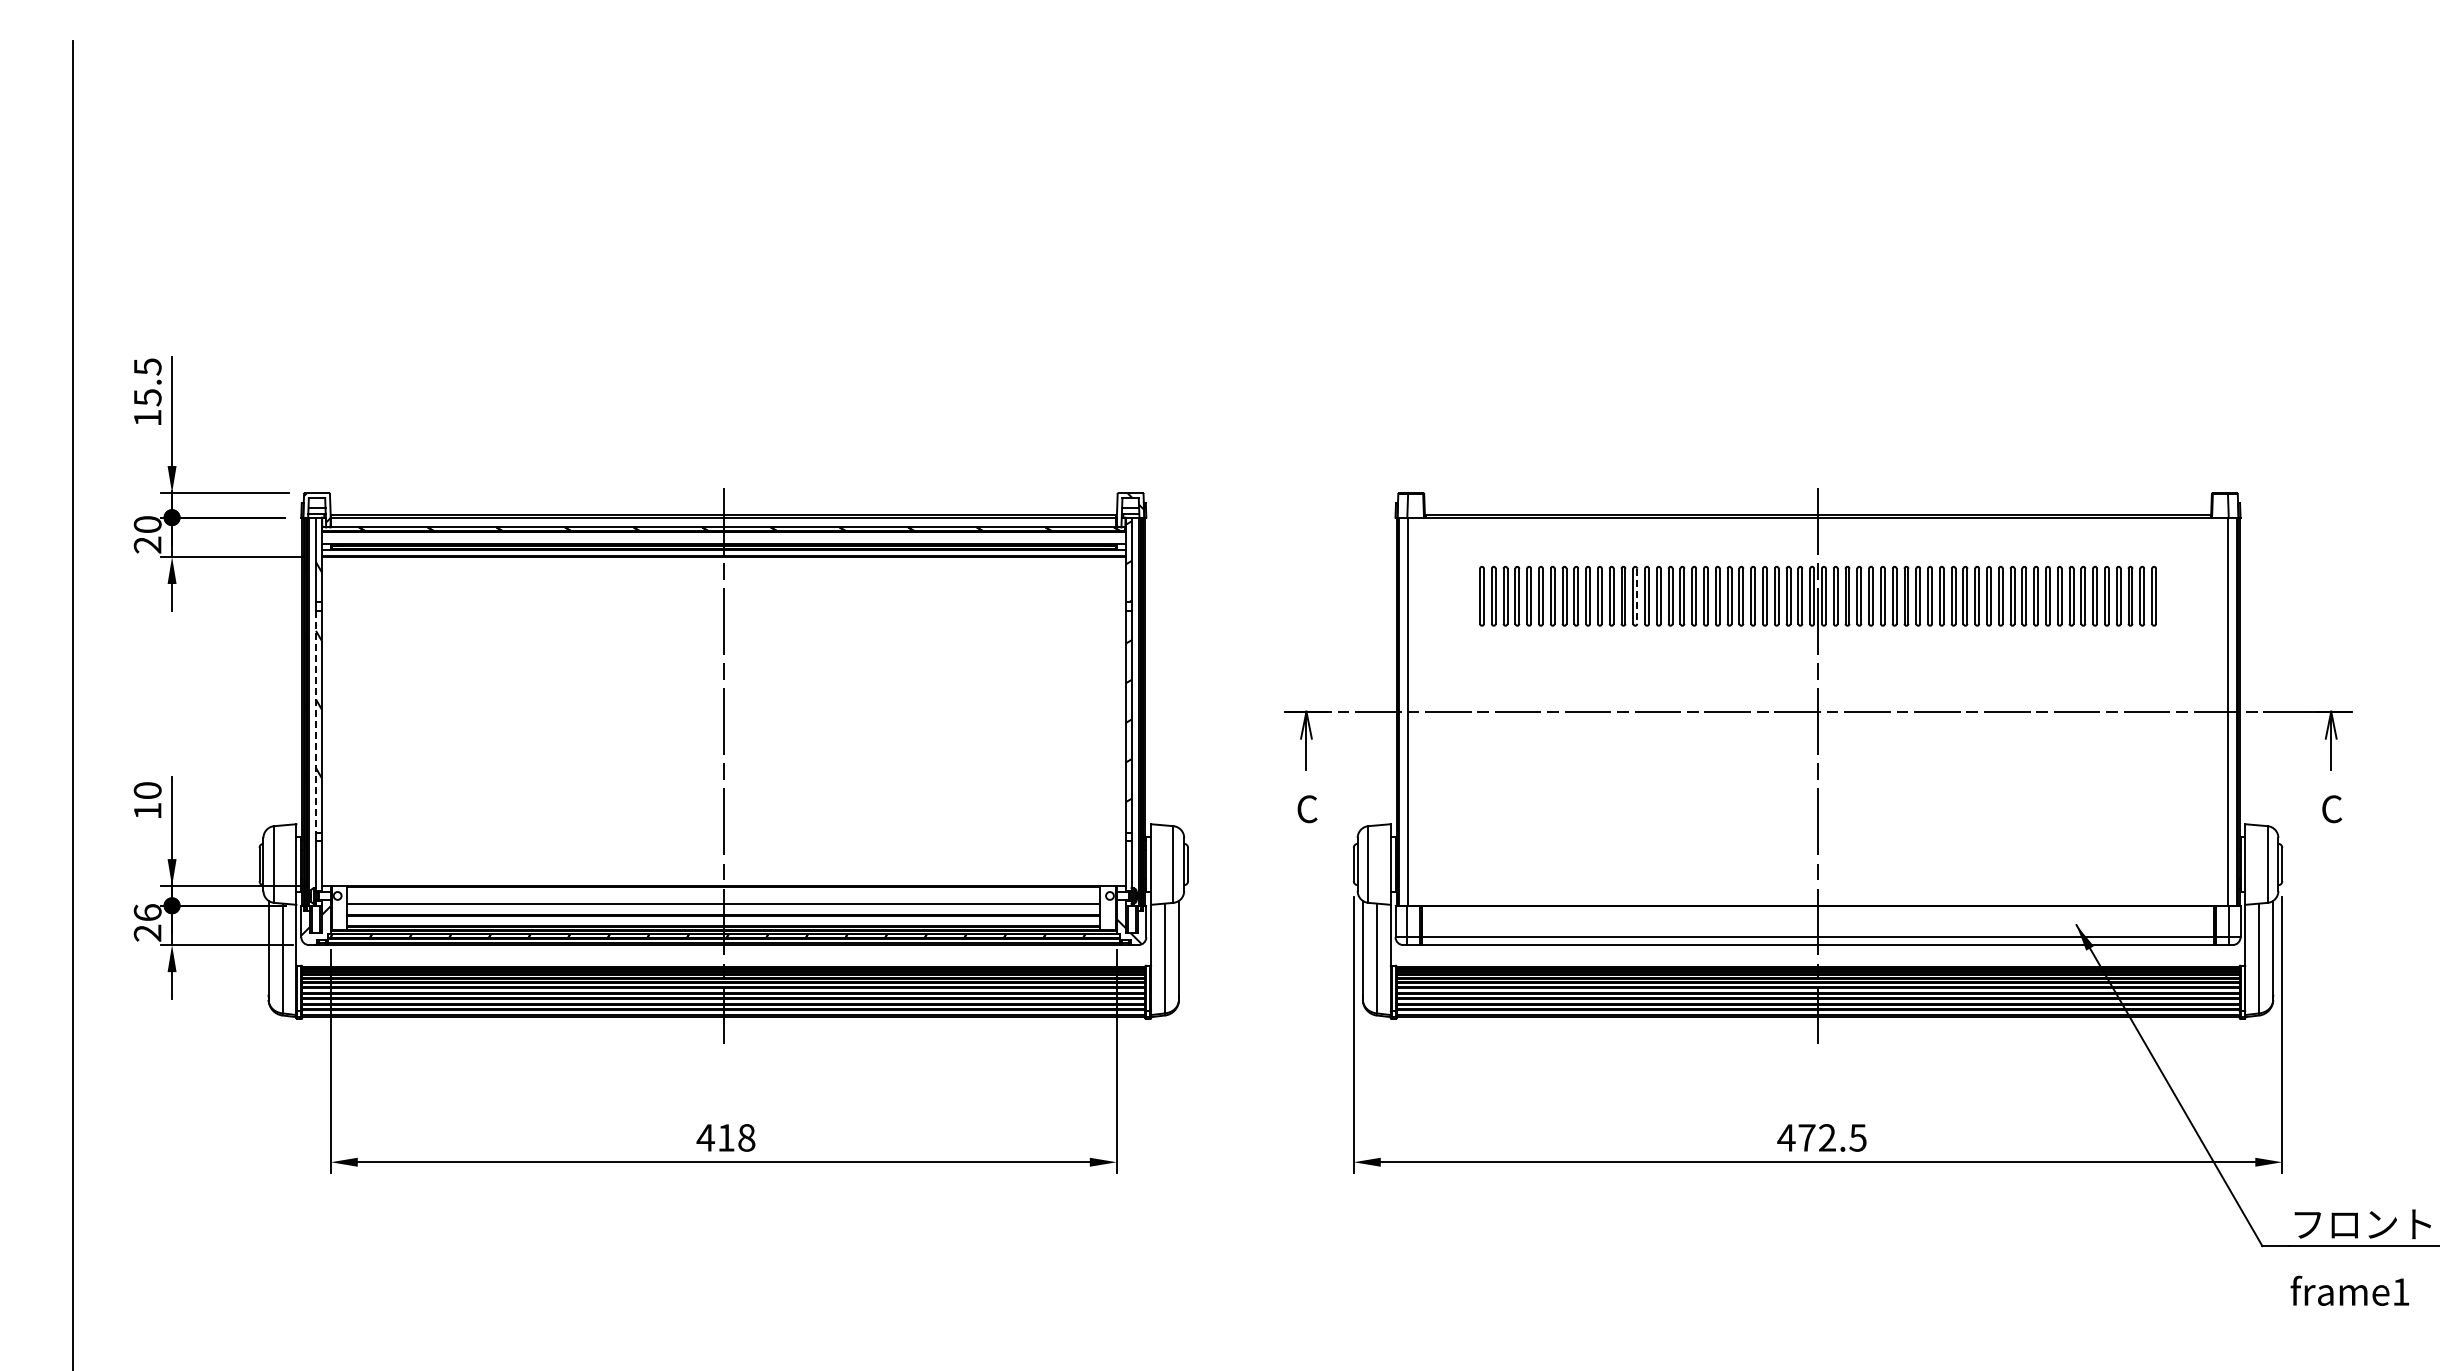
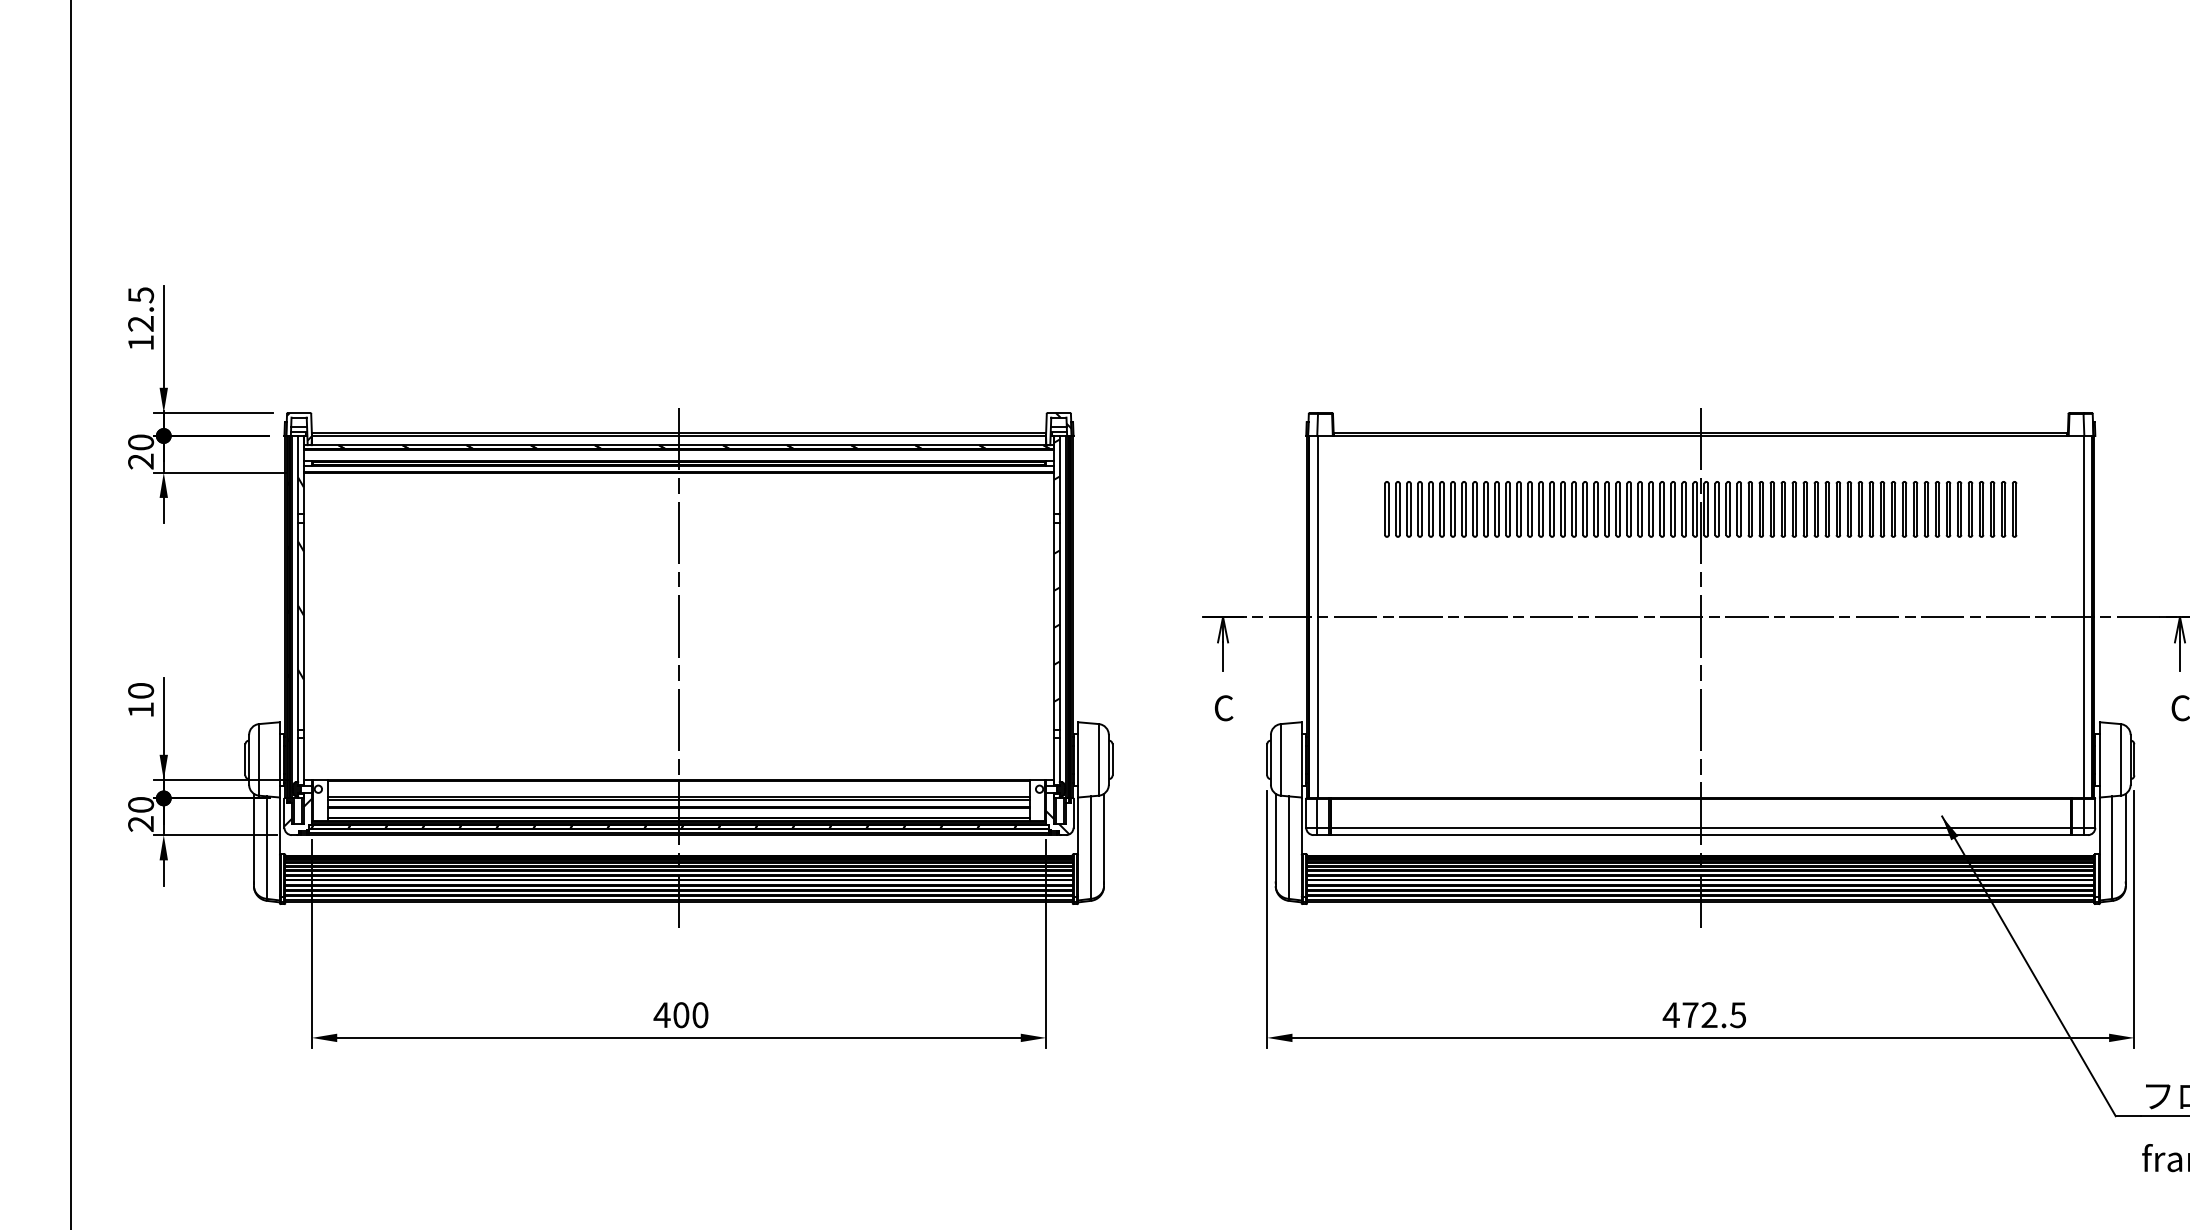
text: (147, 397) -> (140, 323), 15.5 -> 12.5
line: (1637, 596) -> (1532, 509), dashed -> solid
line: (316, 722) -> (298, 627), dashed -> solid
line: (723, 907) -> (678, 800), added
text: (147, 912) -> (140, 804), 26 -> 20
text: (736, 1137) -> (690, 1014), 418 -> 400

